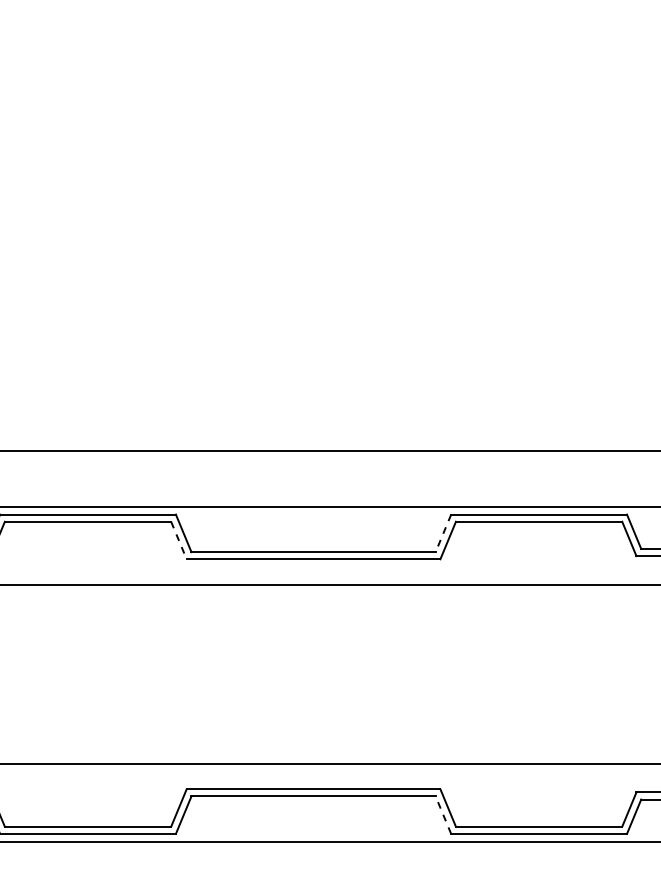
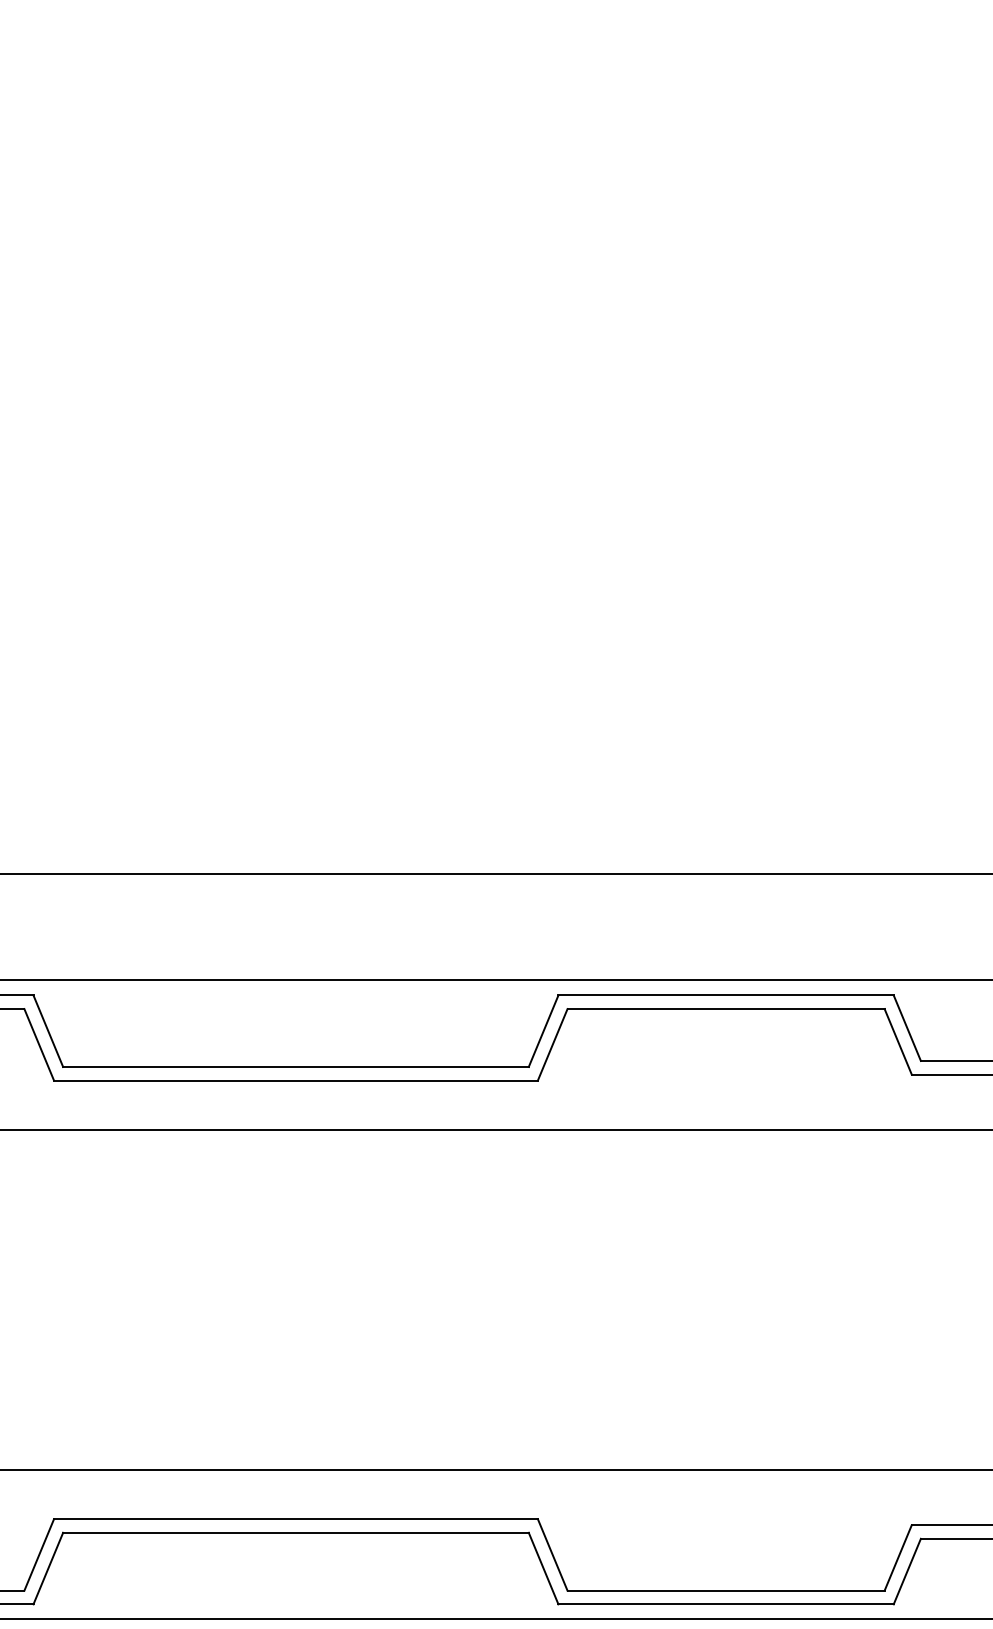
line: (443, 533) -> (543, 1031), dashed -> solid
line: (179, 540) -> (40, 1044), dashed -> solid
line: (443, 814) -> (543, 1567), dashed -> solid

